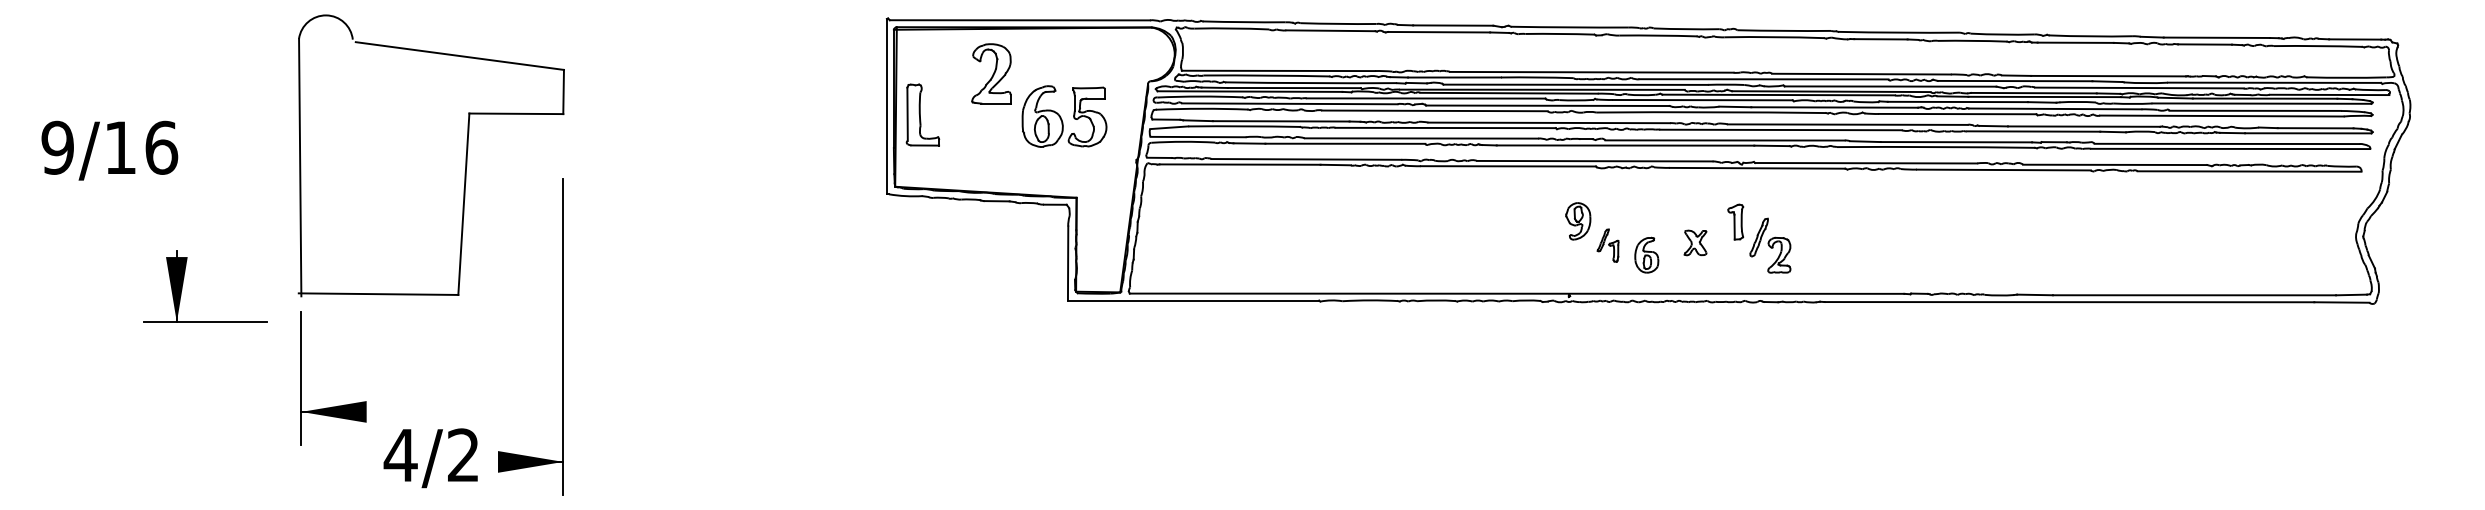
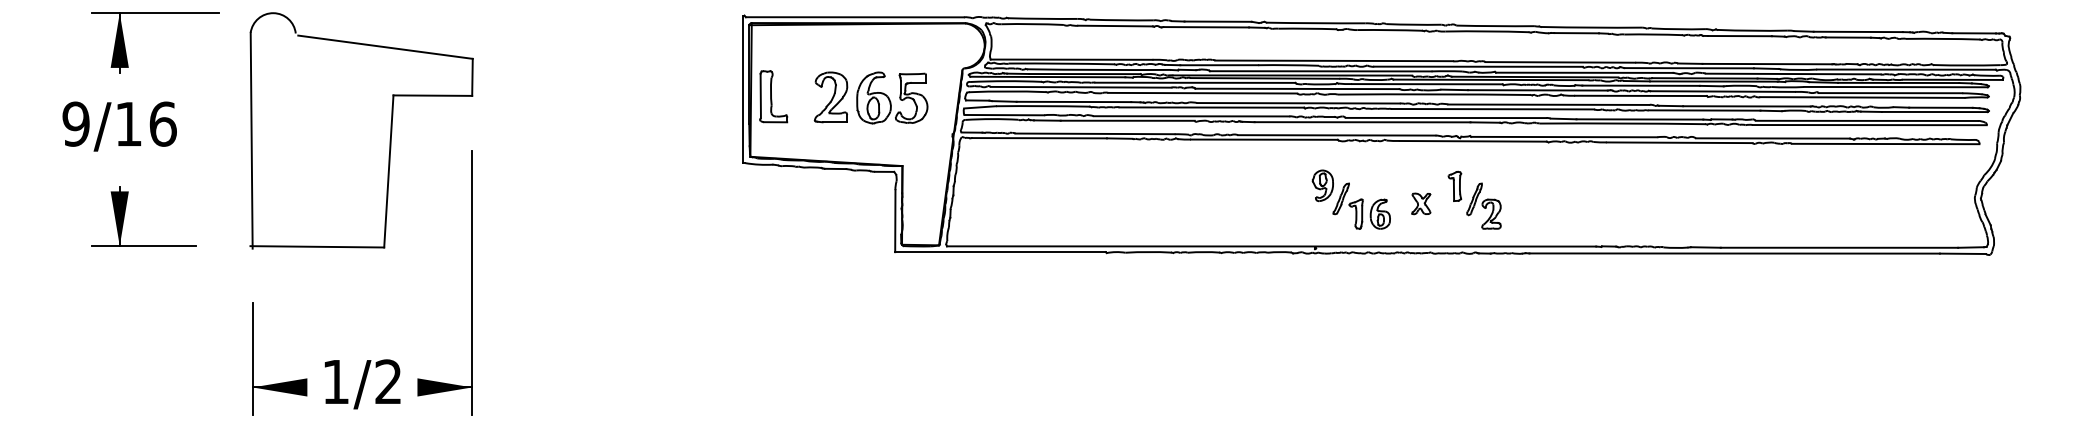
part: (185, 15) -> (155, 13), added
part: (991, 73) -> (831, 97), moved
text: (109, 150) -> (119, 126), moved
part: (1607, 245) -> (1347, 206), size x1.67
part: (183, 284) -> (125, 214), moved
part: (338, 405) -> (283, 382), moved
text: (400, 455) -> (335, 382), 4/2 -> 1/2

